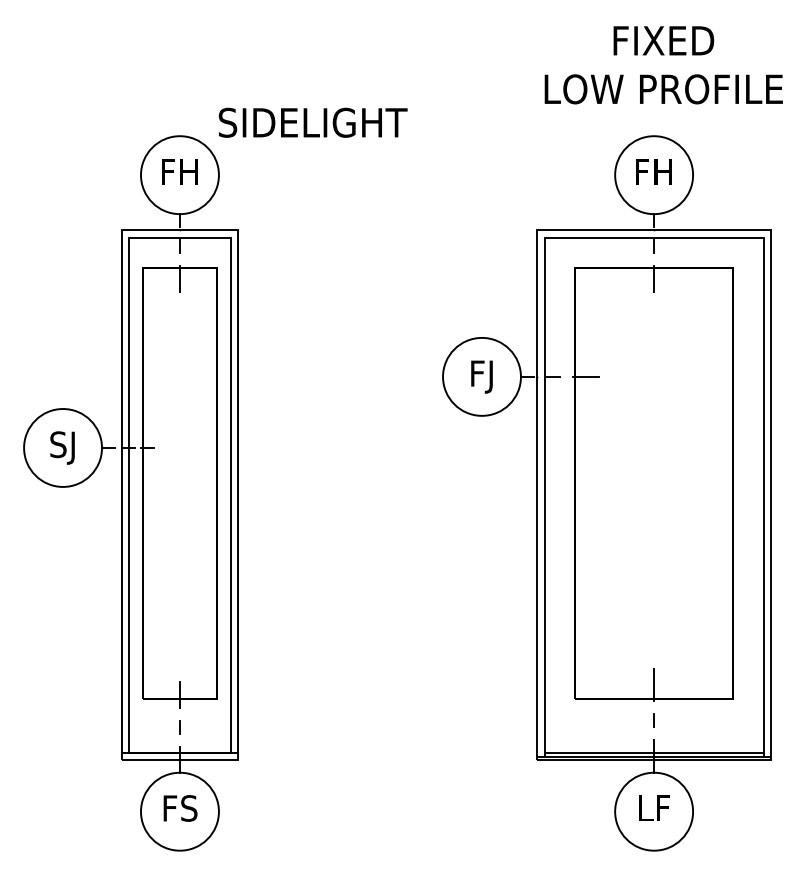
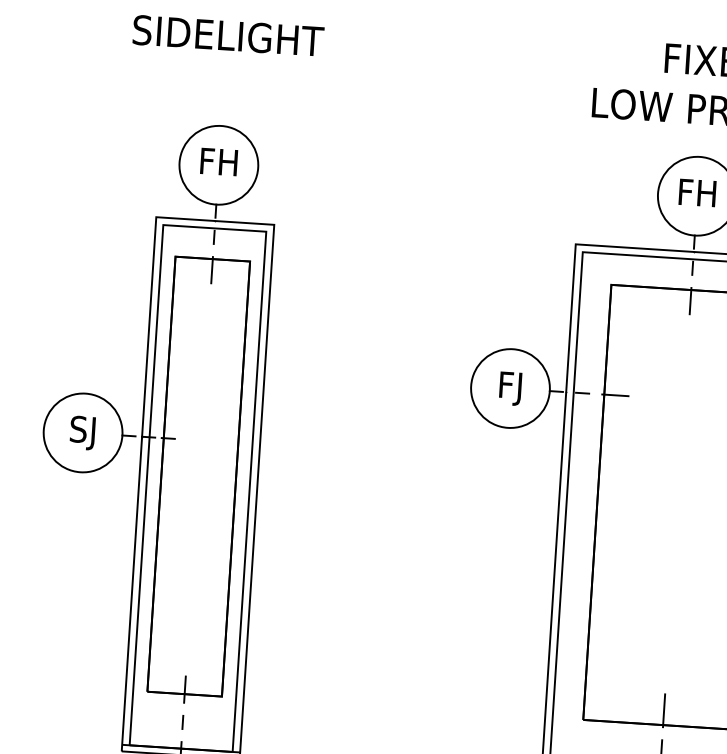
text: (312, 122) -> (227, 35), moved

